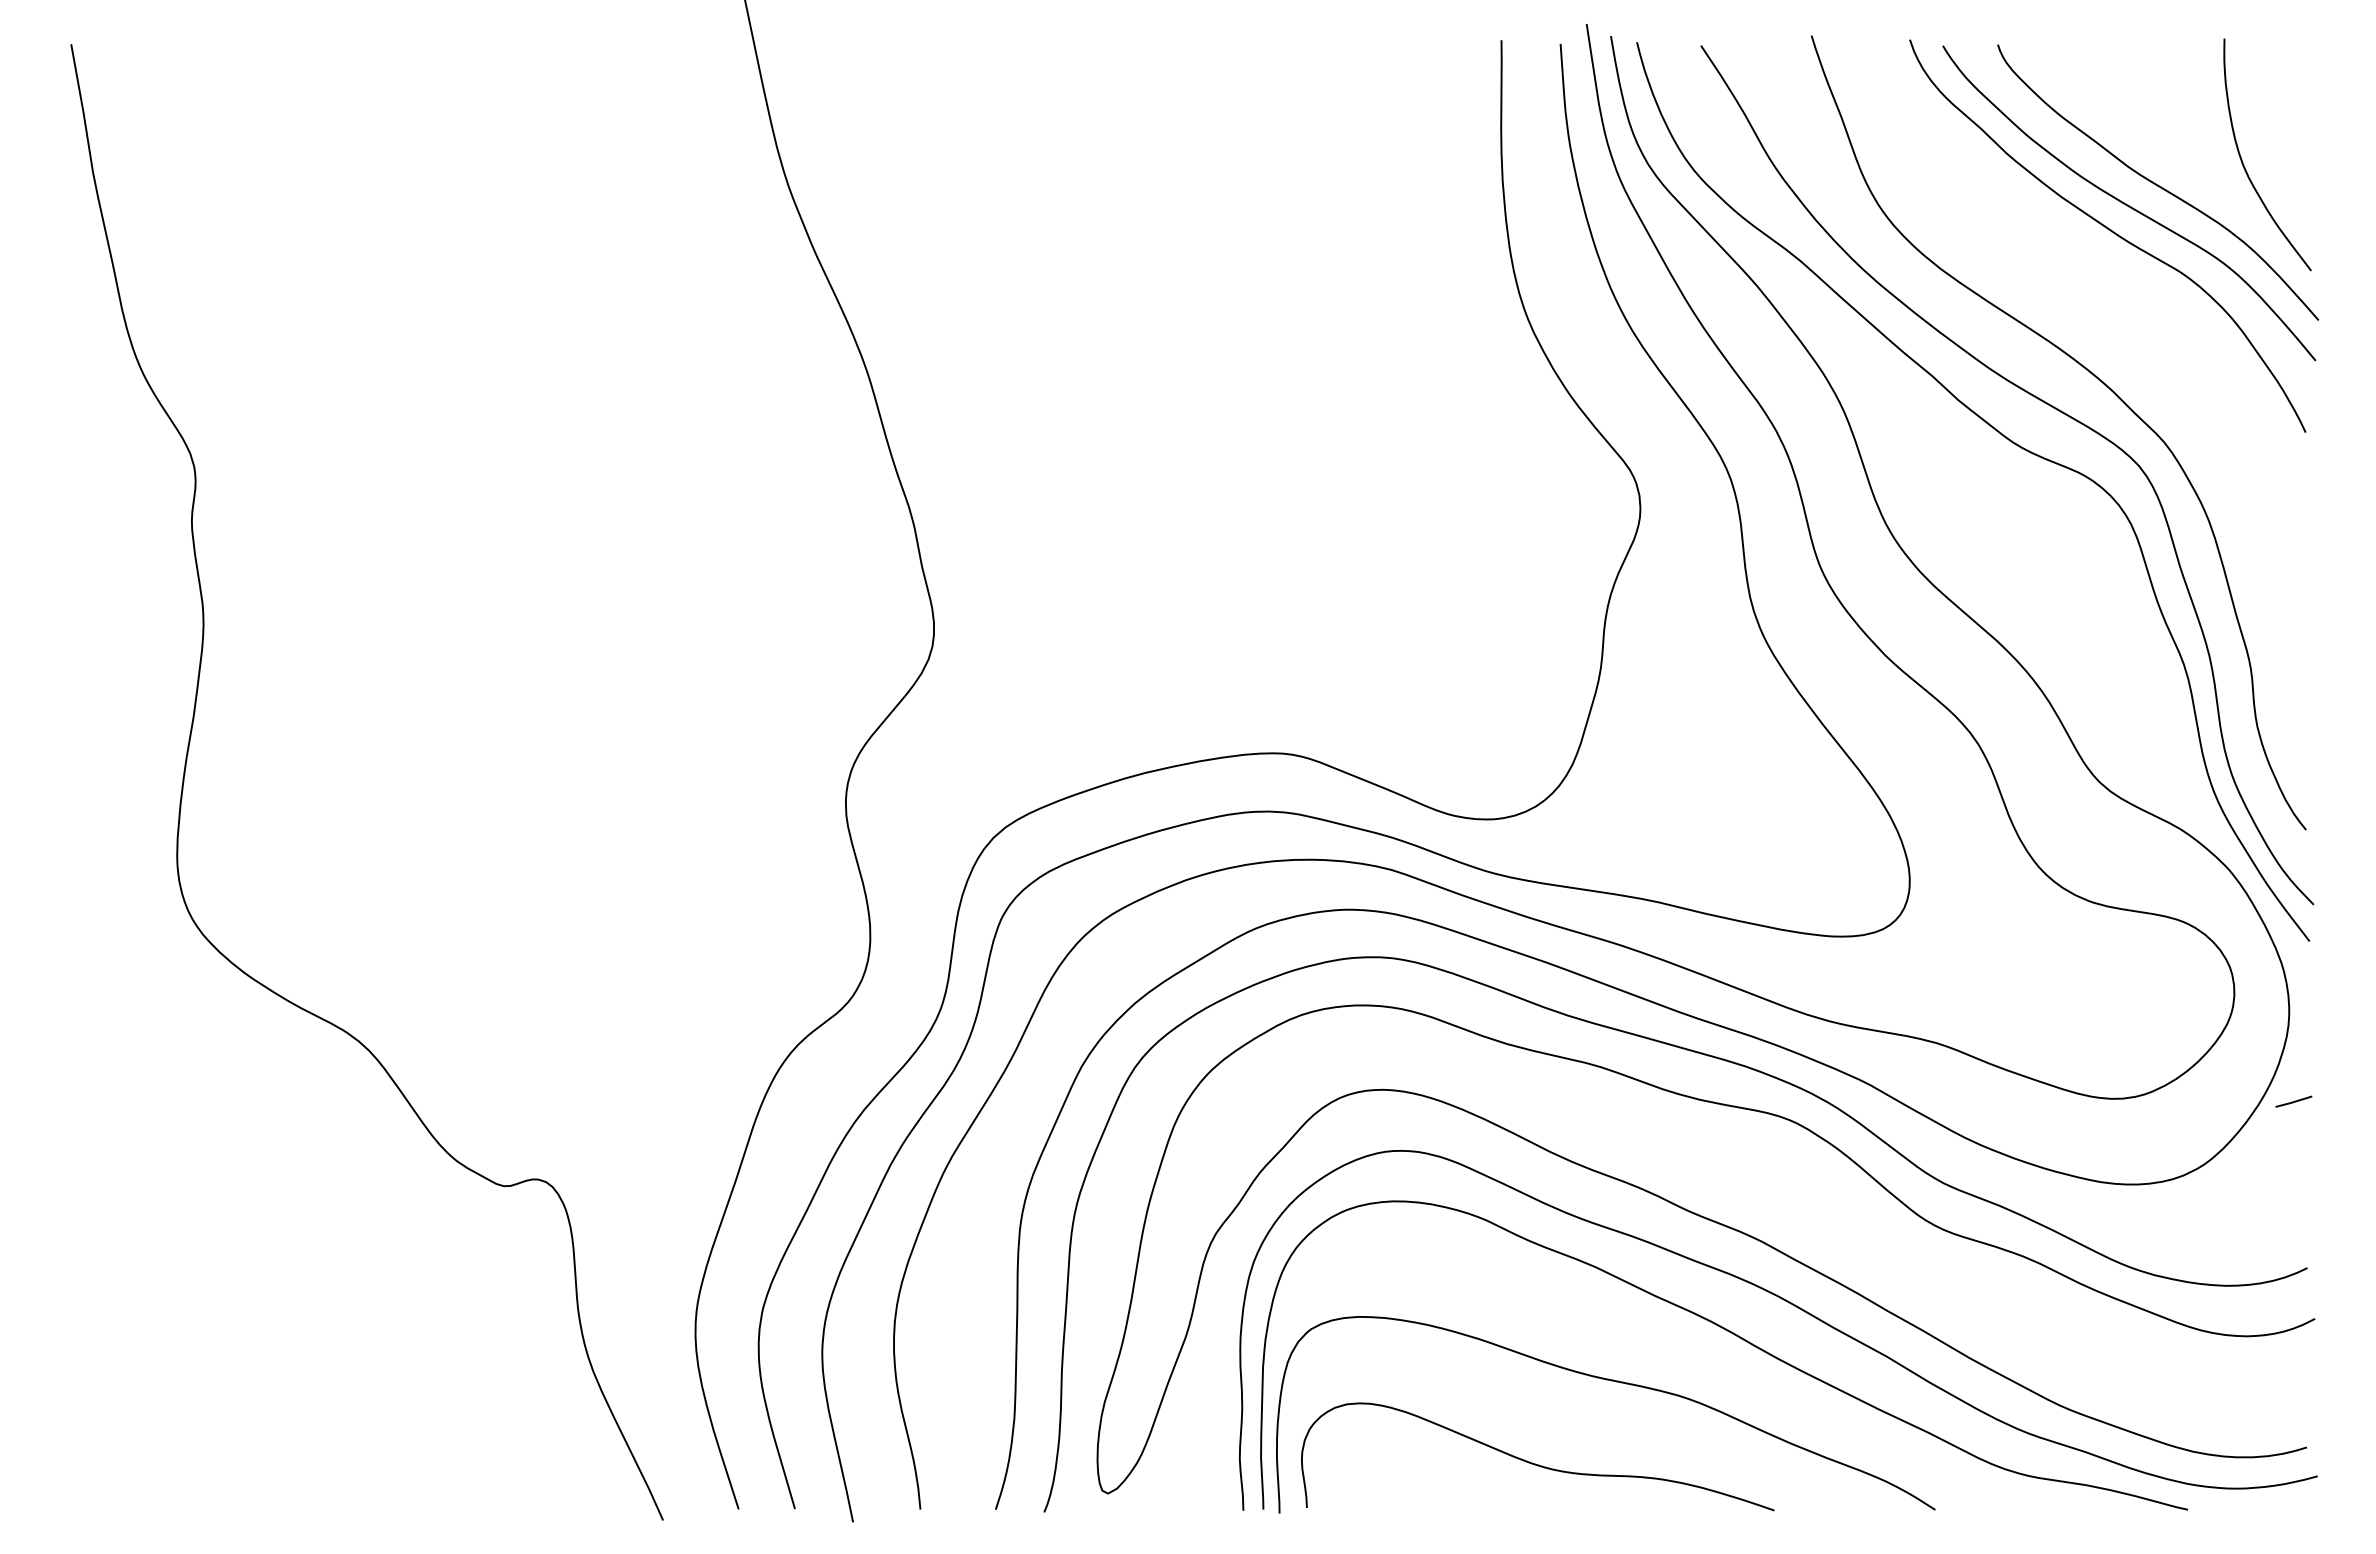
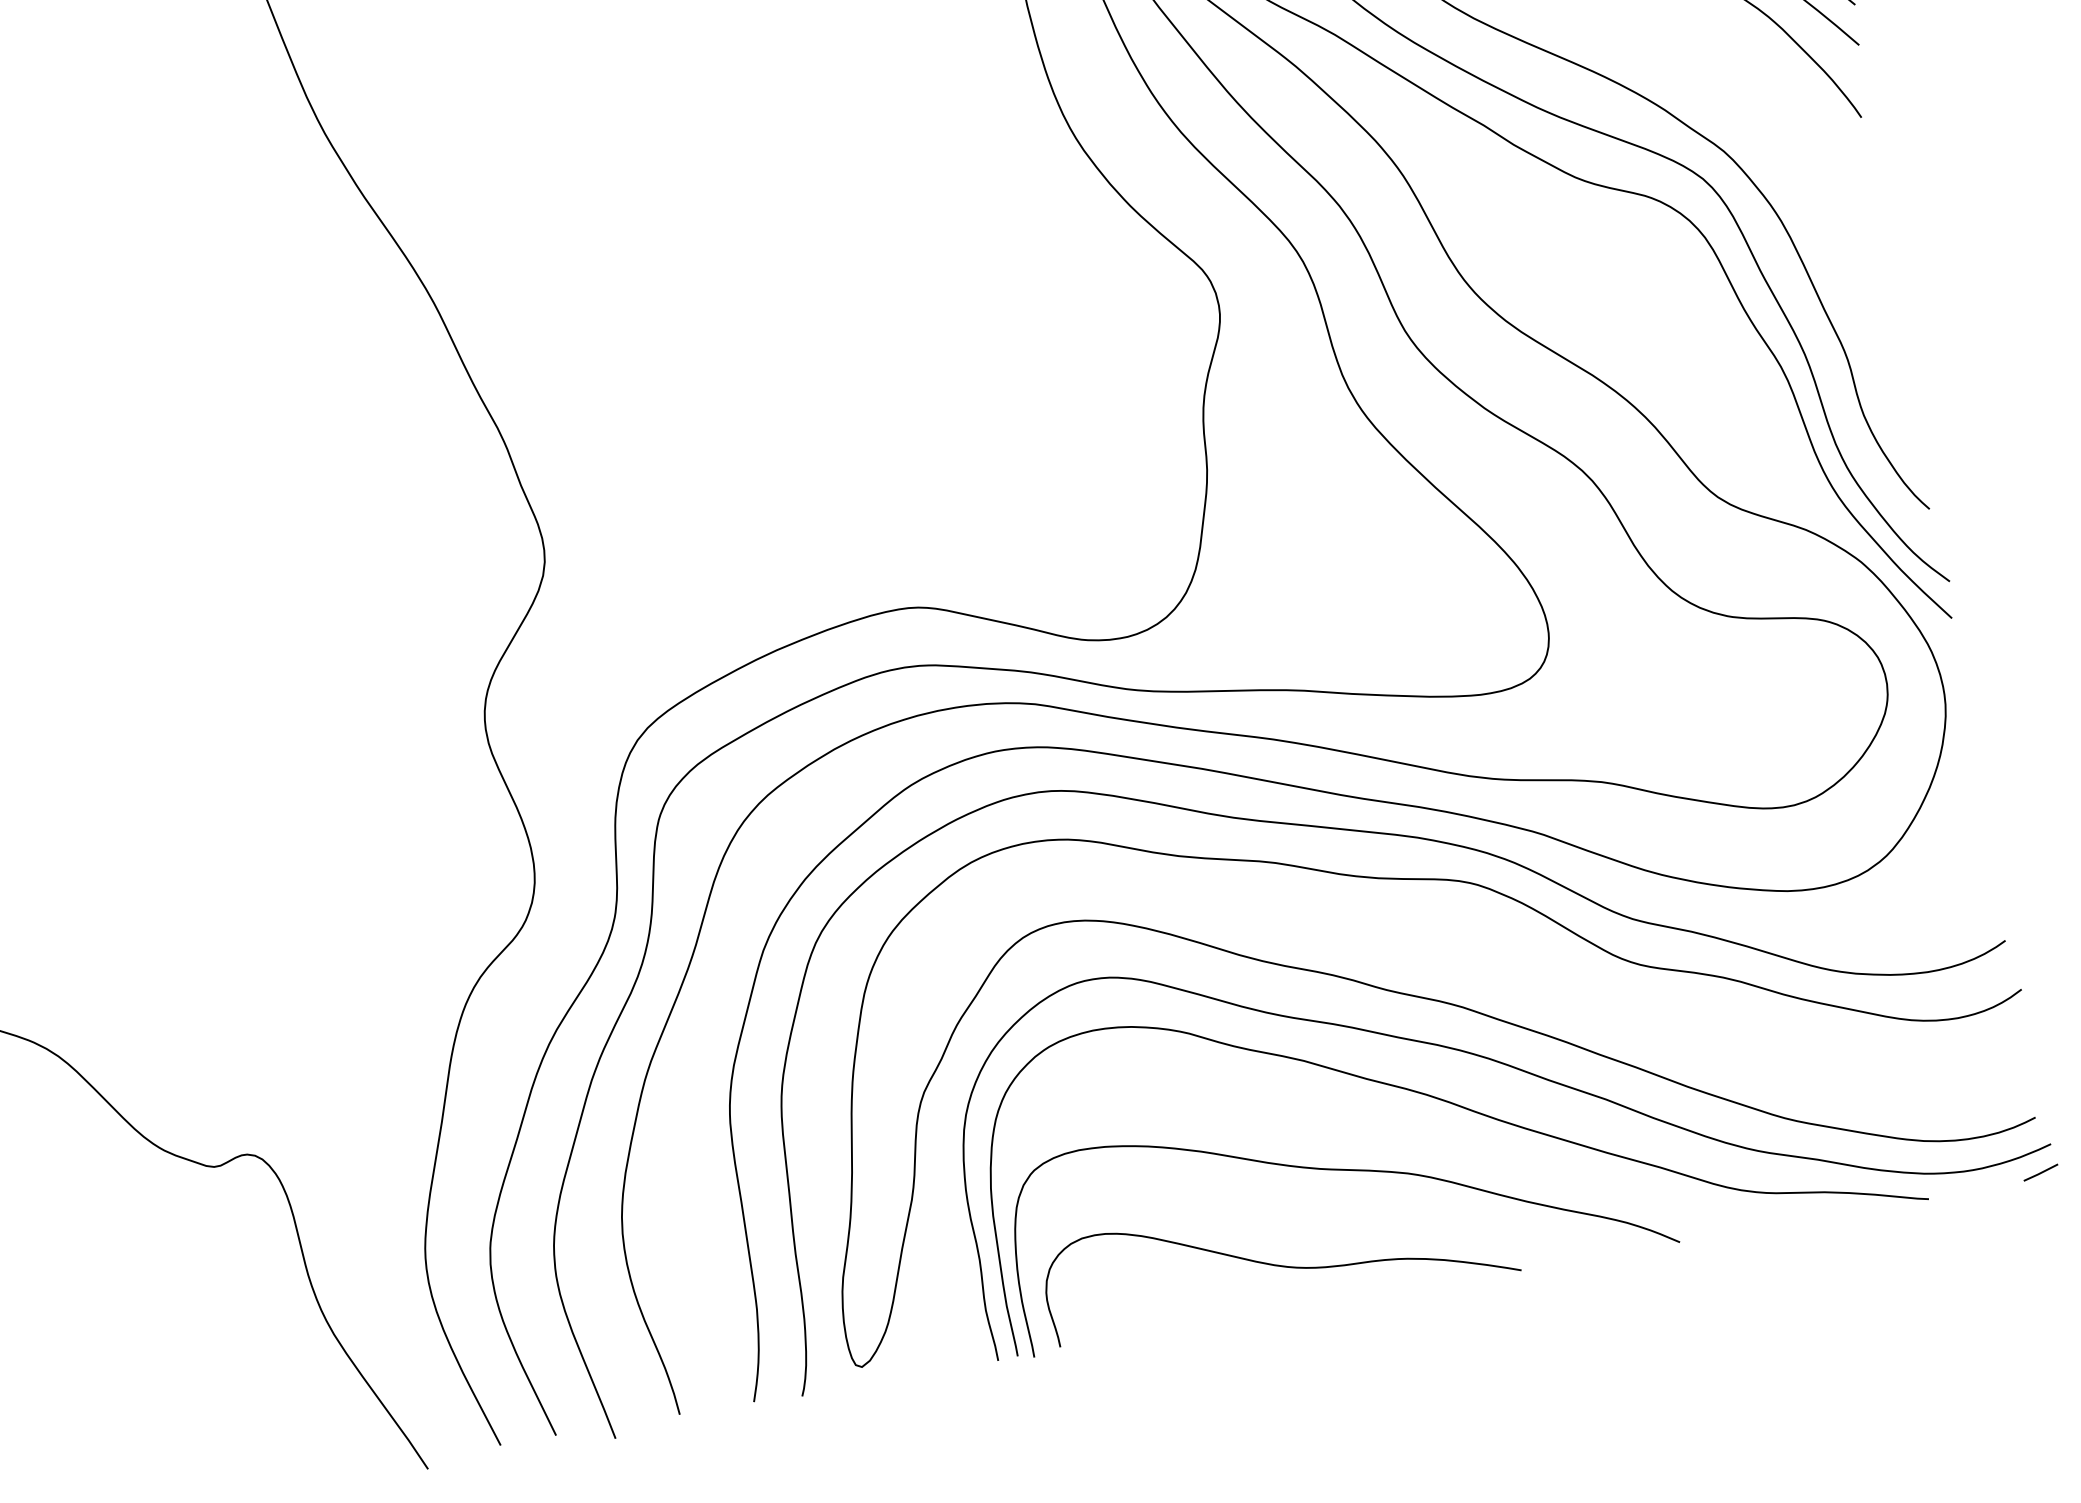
line: (2293, 1101) -> (2040, 1172), moved

